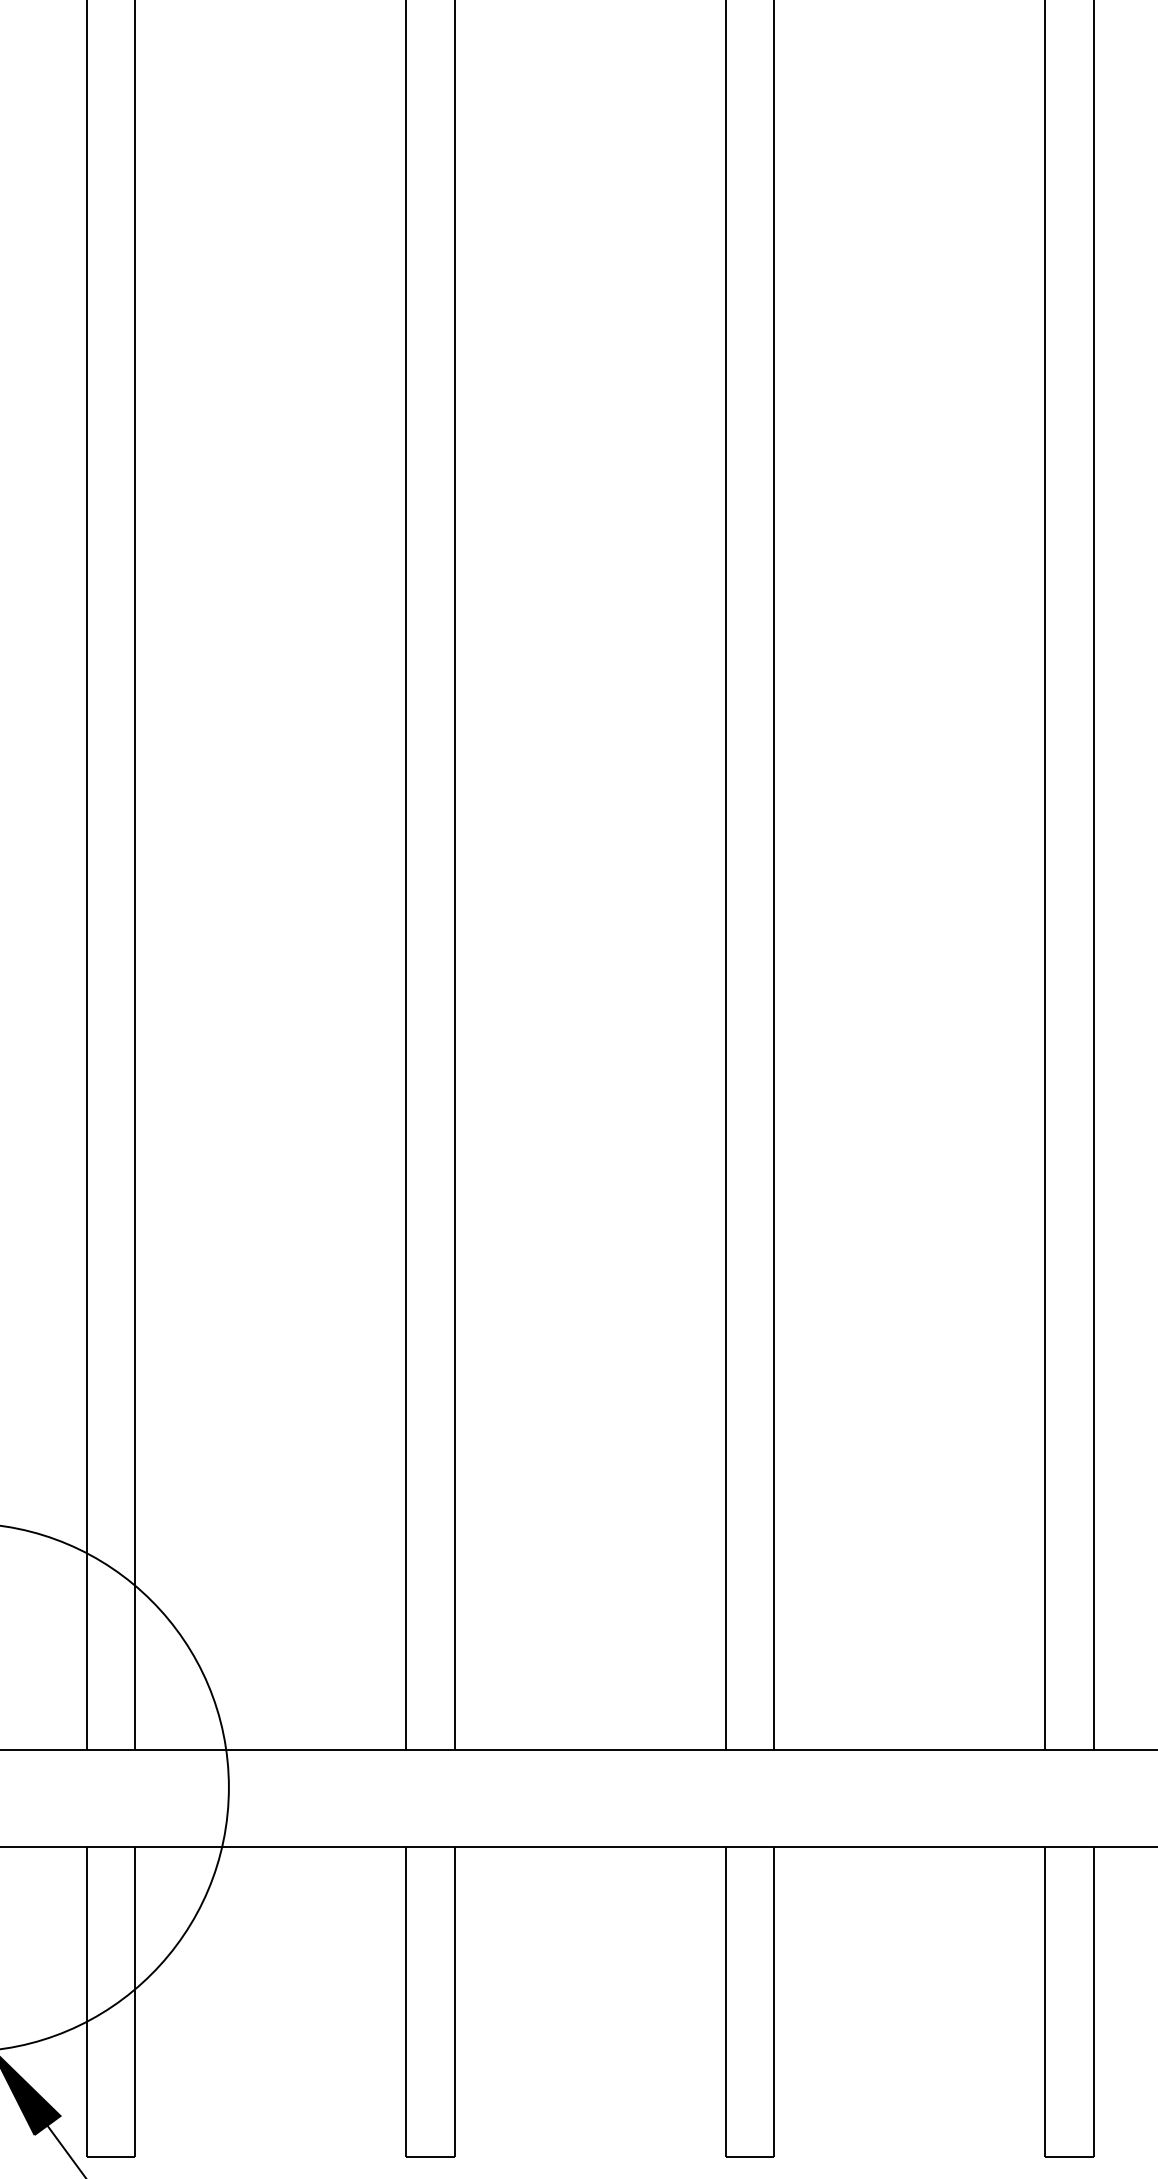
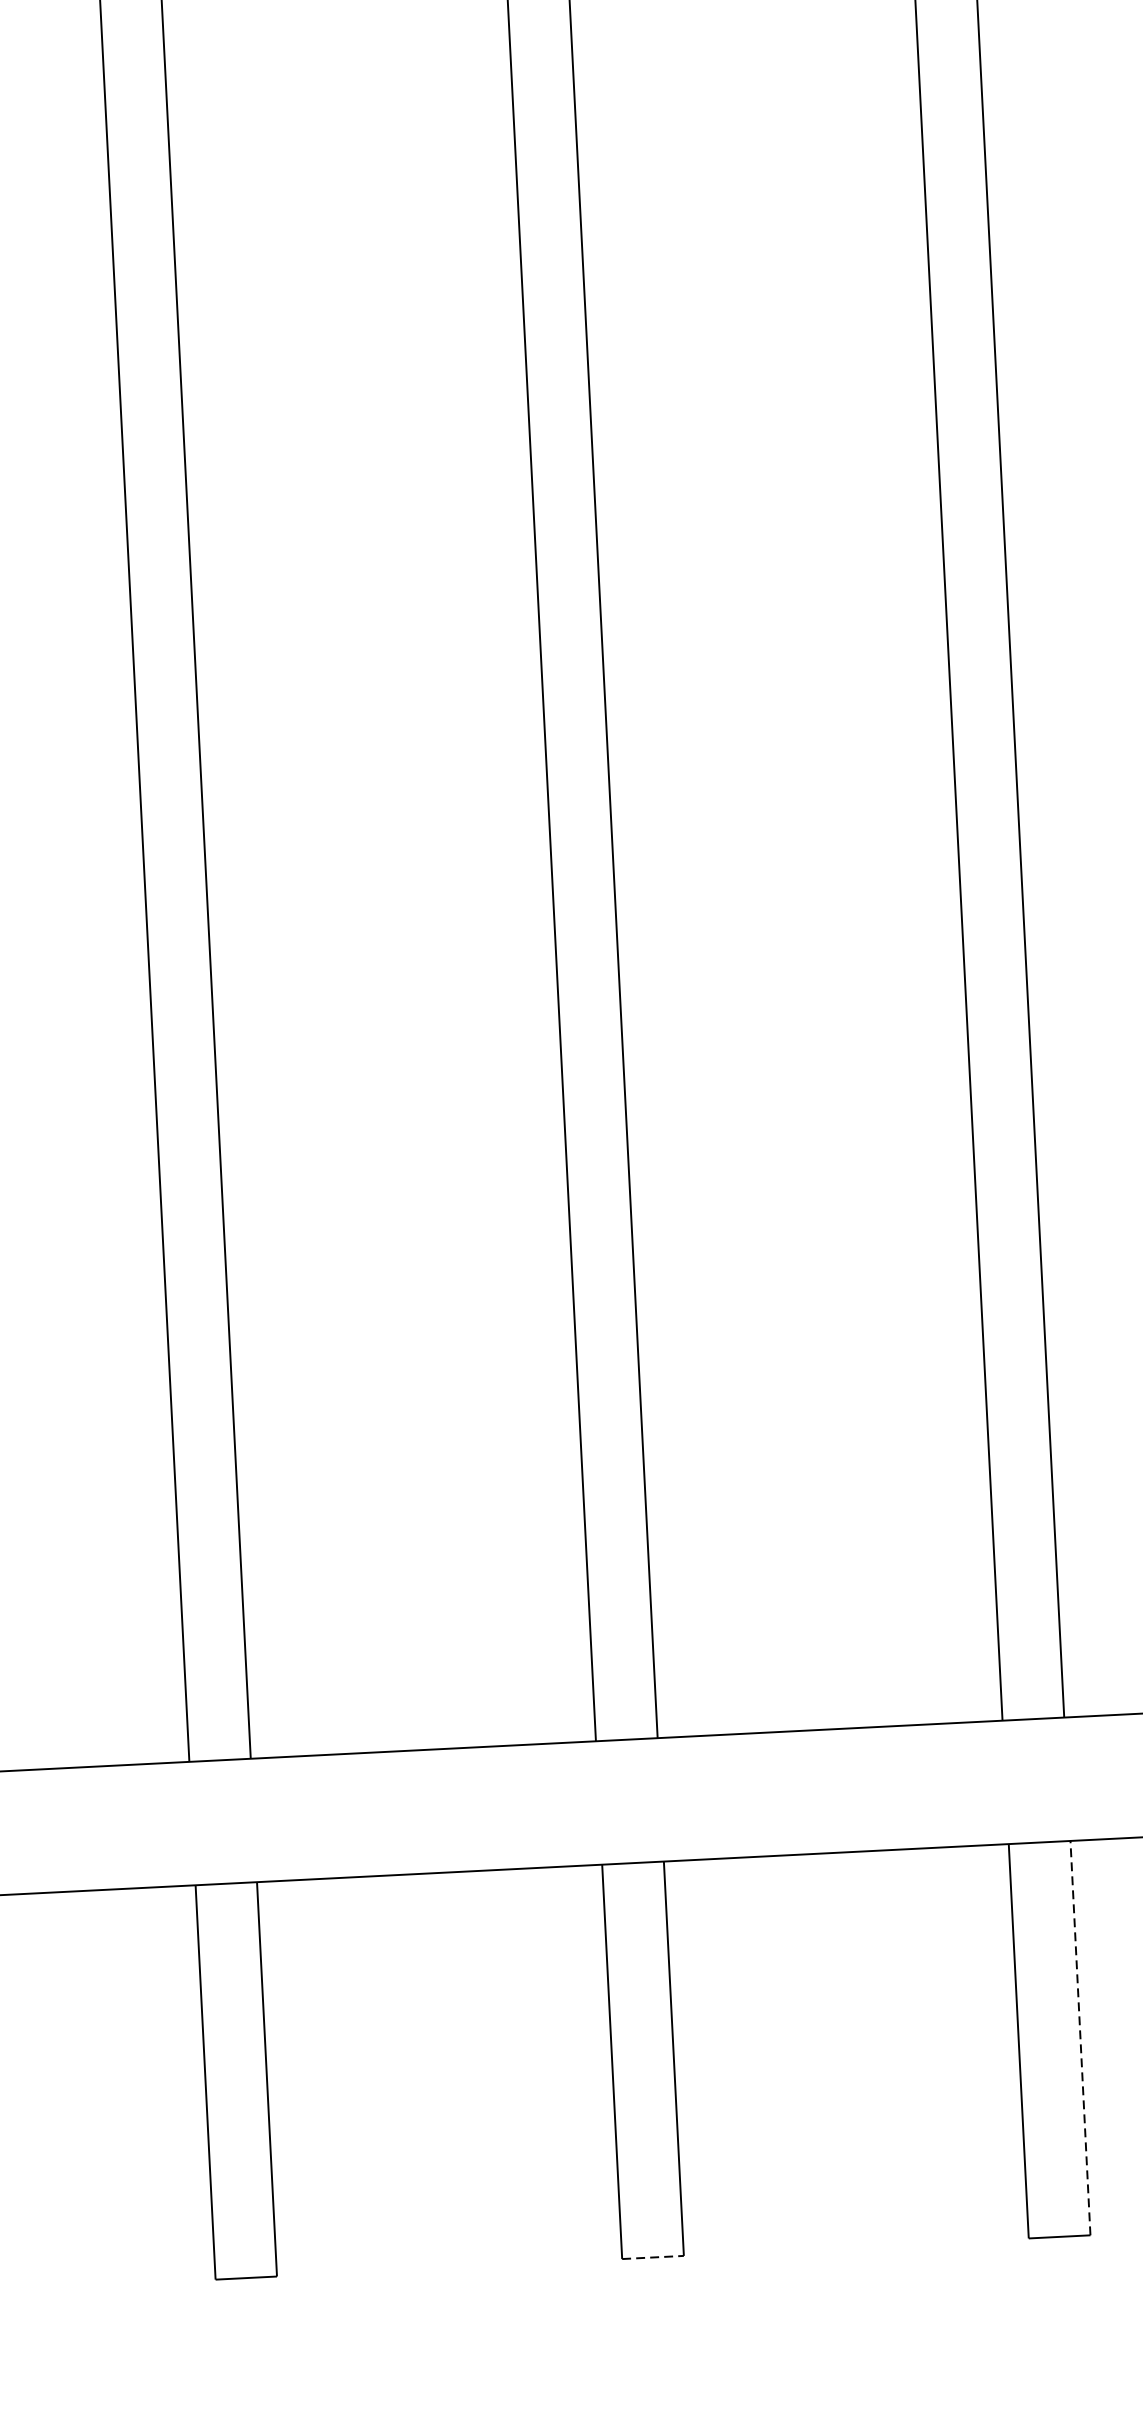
line: (1093, 2002) -> (1080, 2038), solid -> dashed
line: (750, 2157) -> (653, 2258), solid -> dashed

